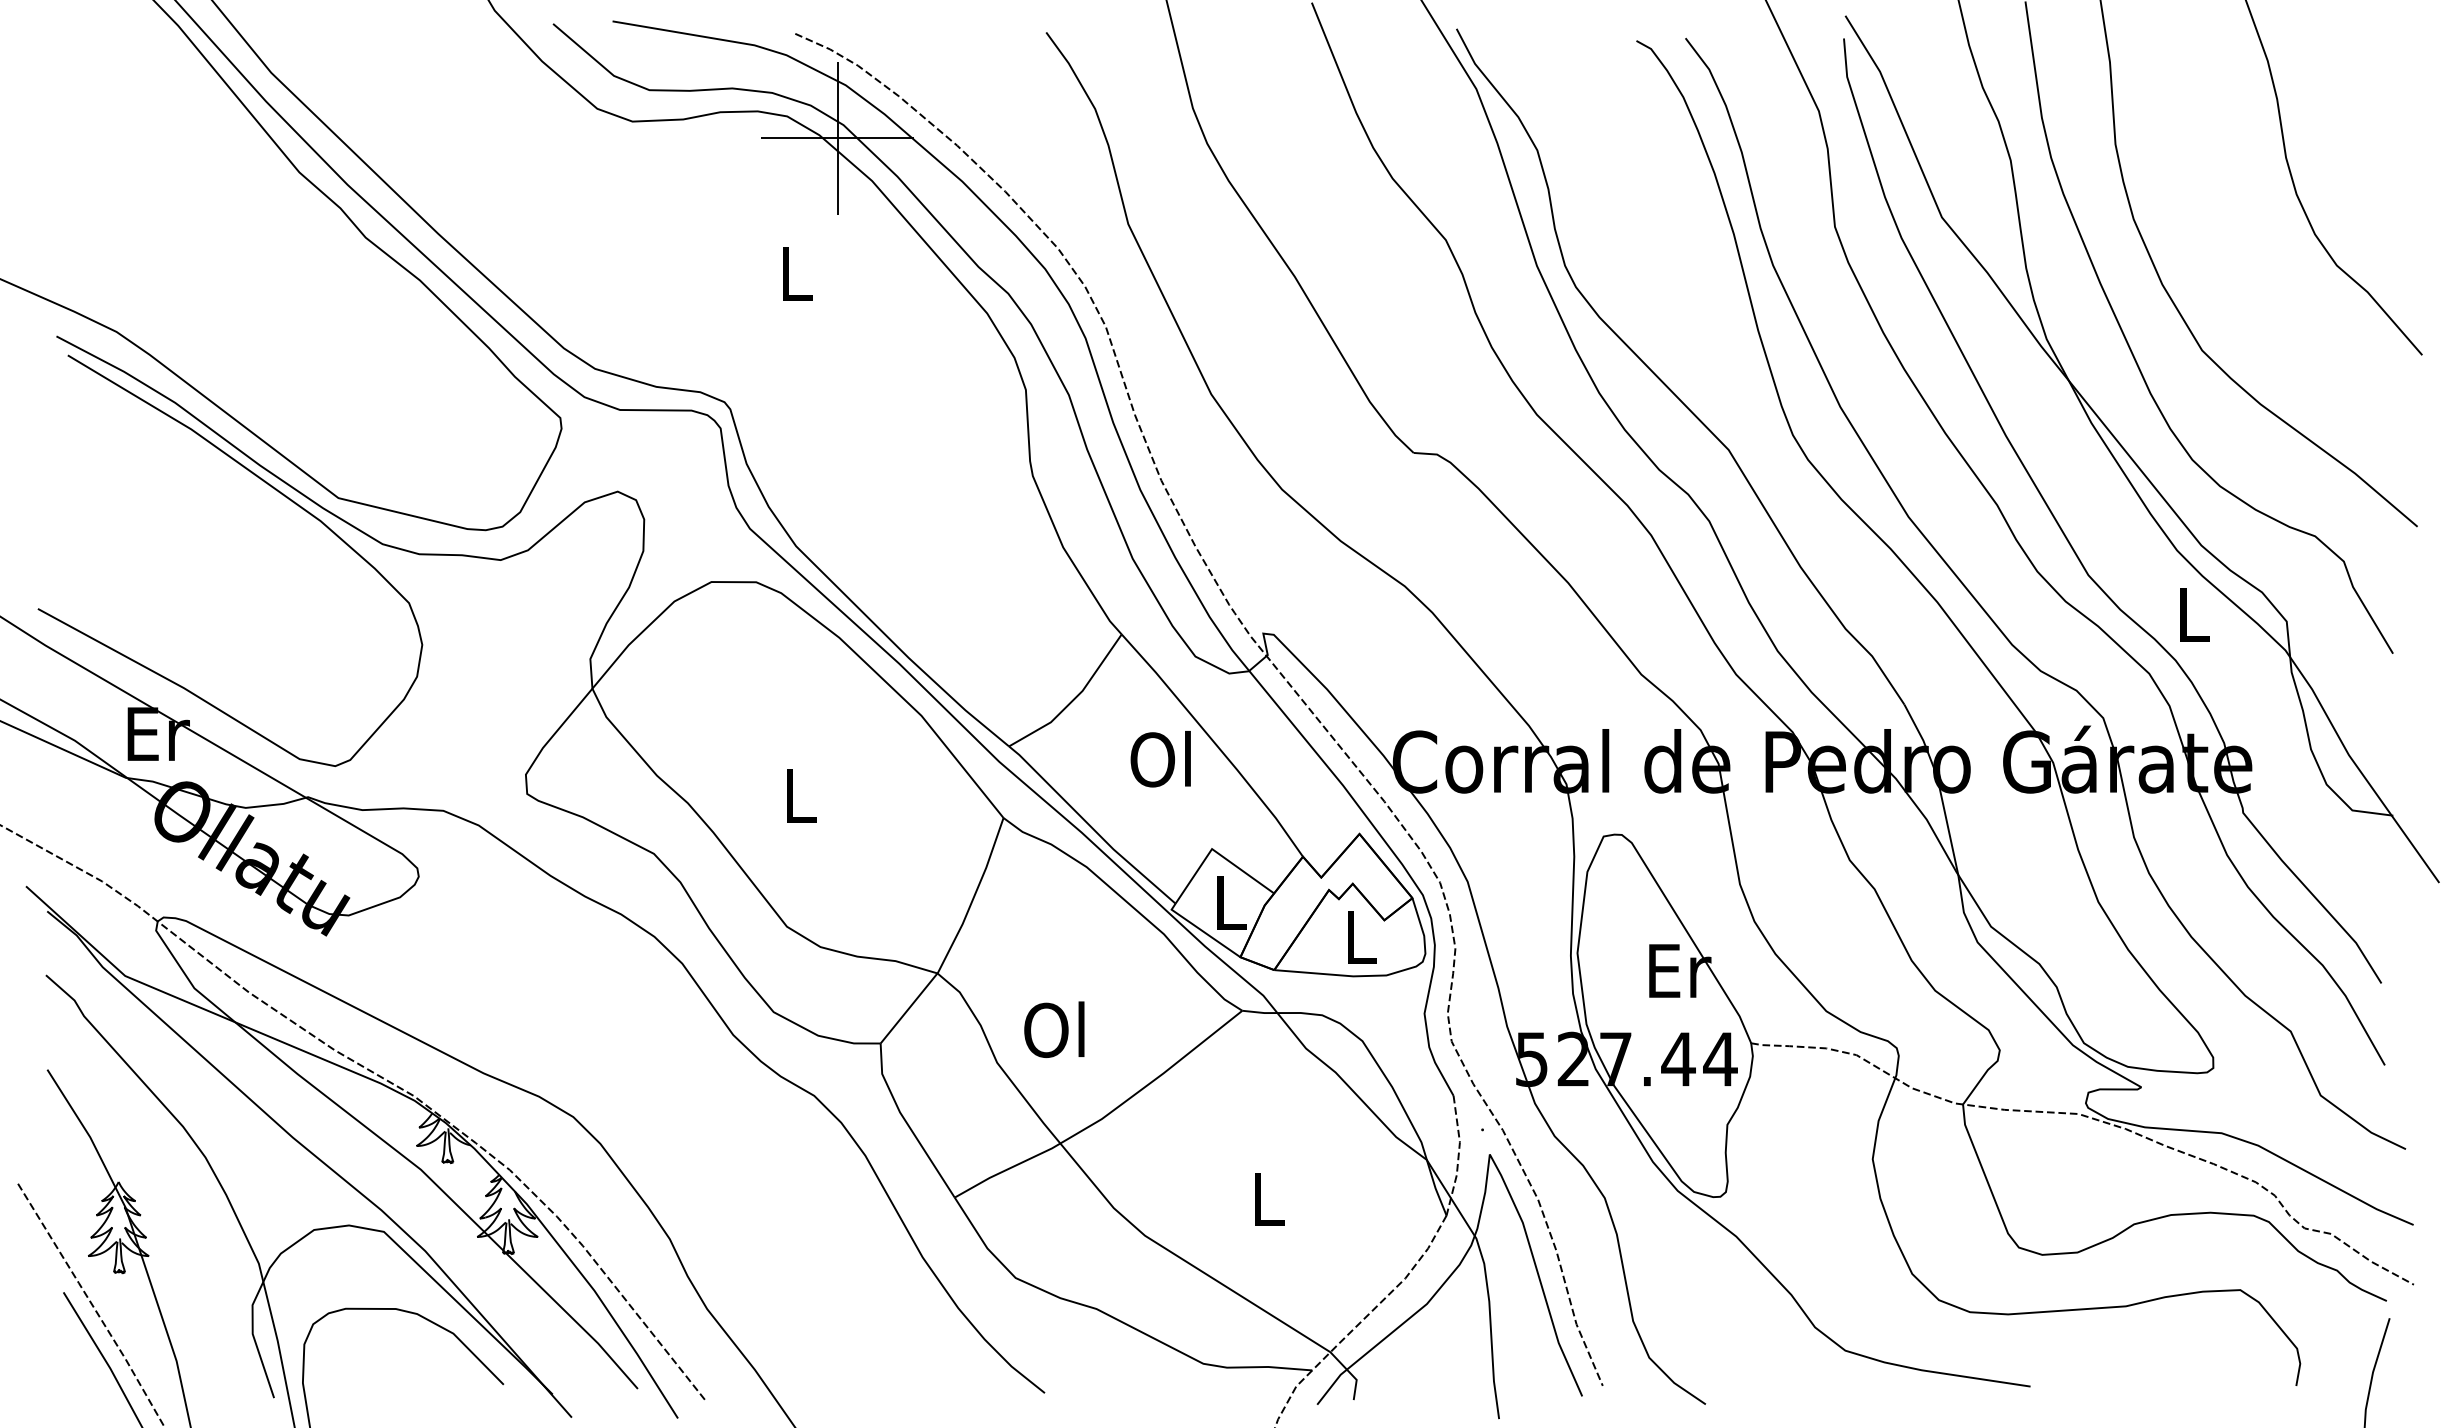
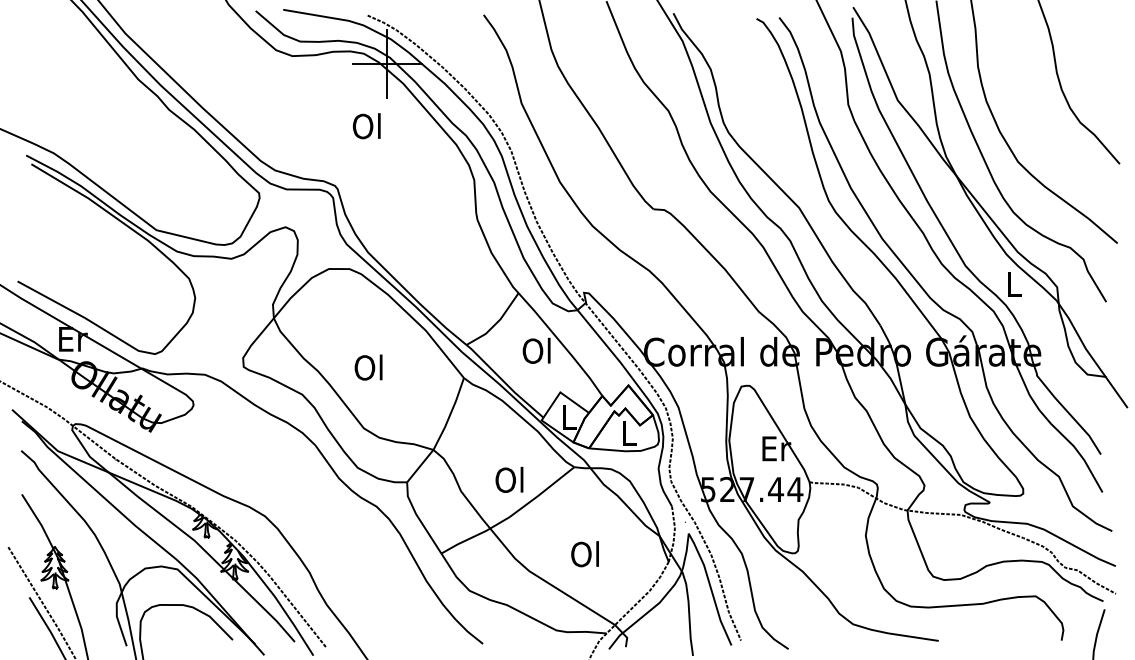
text: (792, 273) -> (366, 126), L -> Ol
text: (797, 795) -> (368, 367), L -> Ol
text: (1054, 1028) -> (509, 479), moved
text: (1264, 1199) -> (584, 554), L -> Ol

